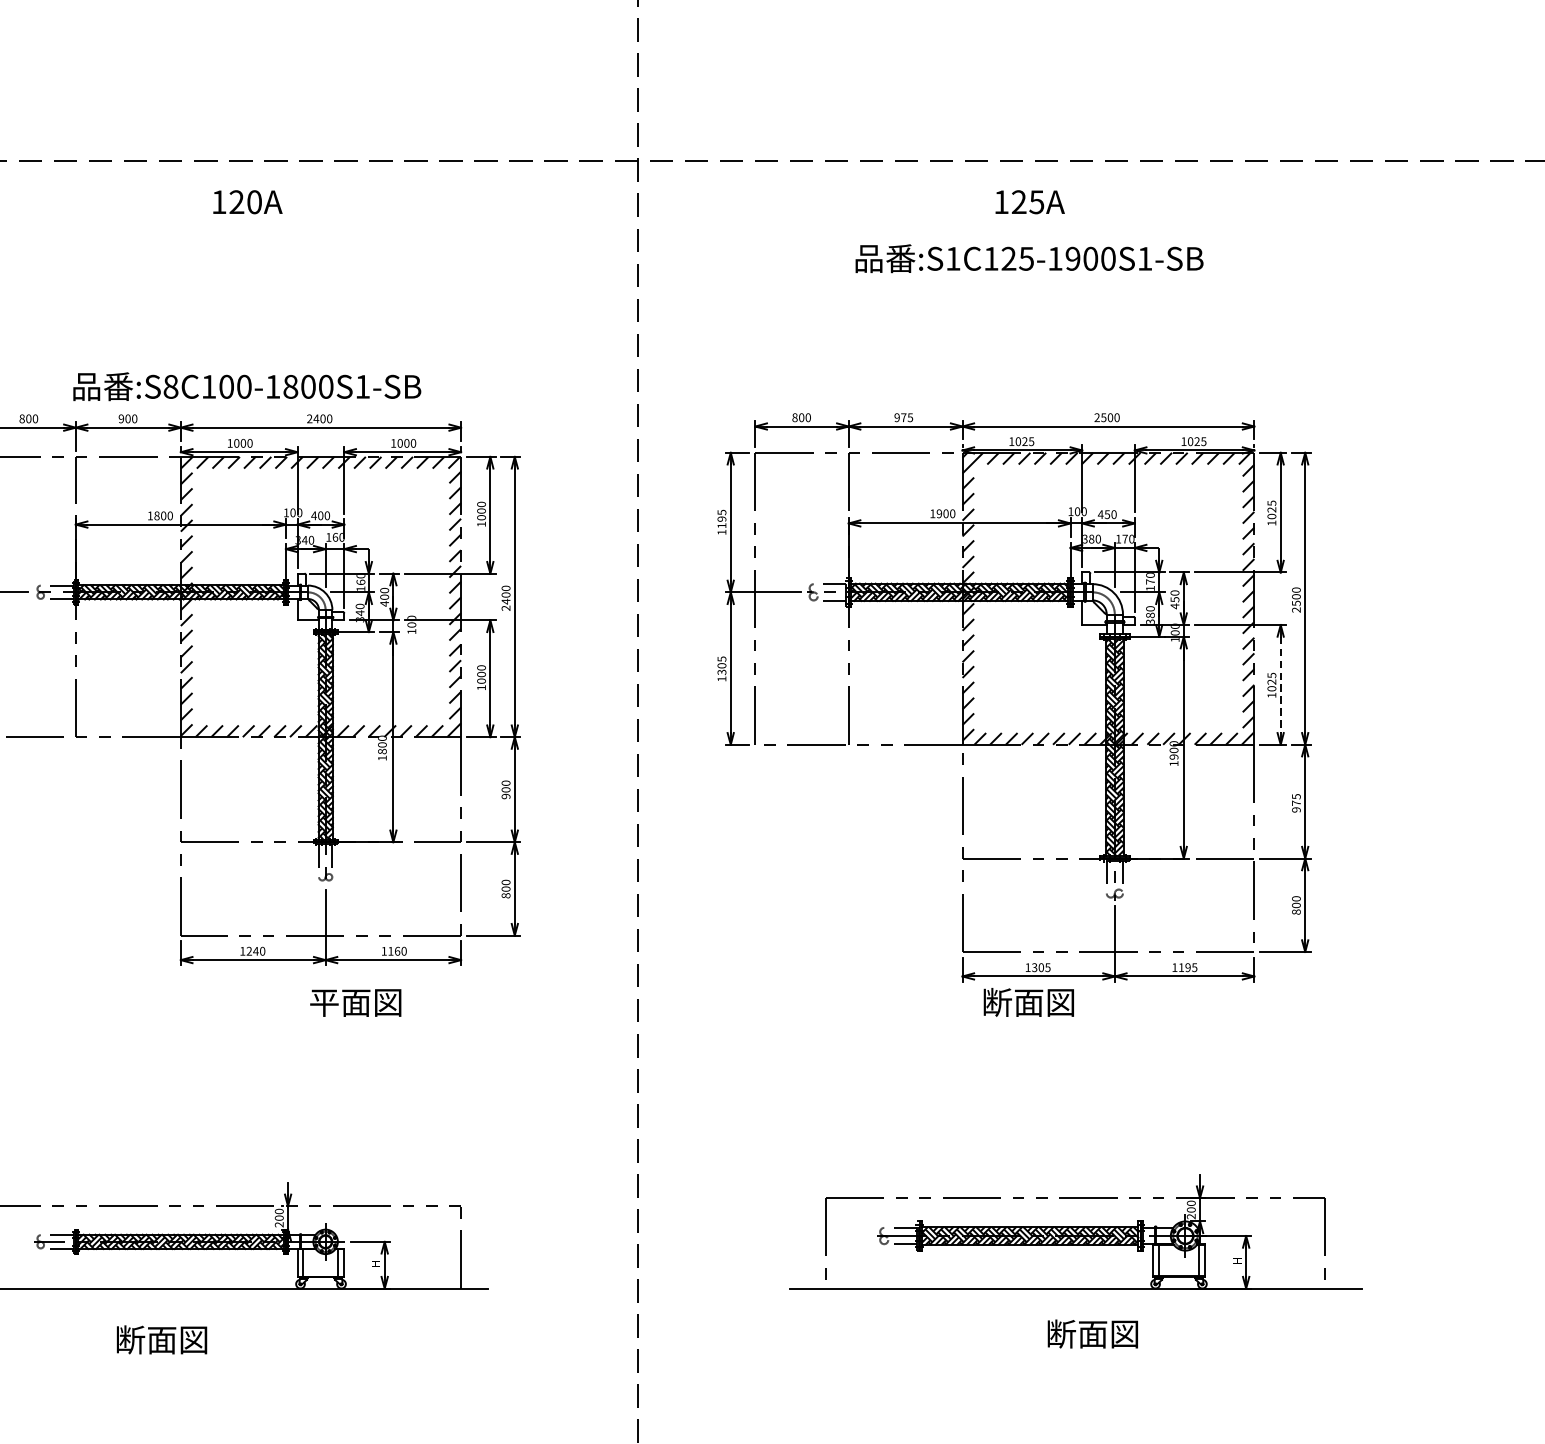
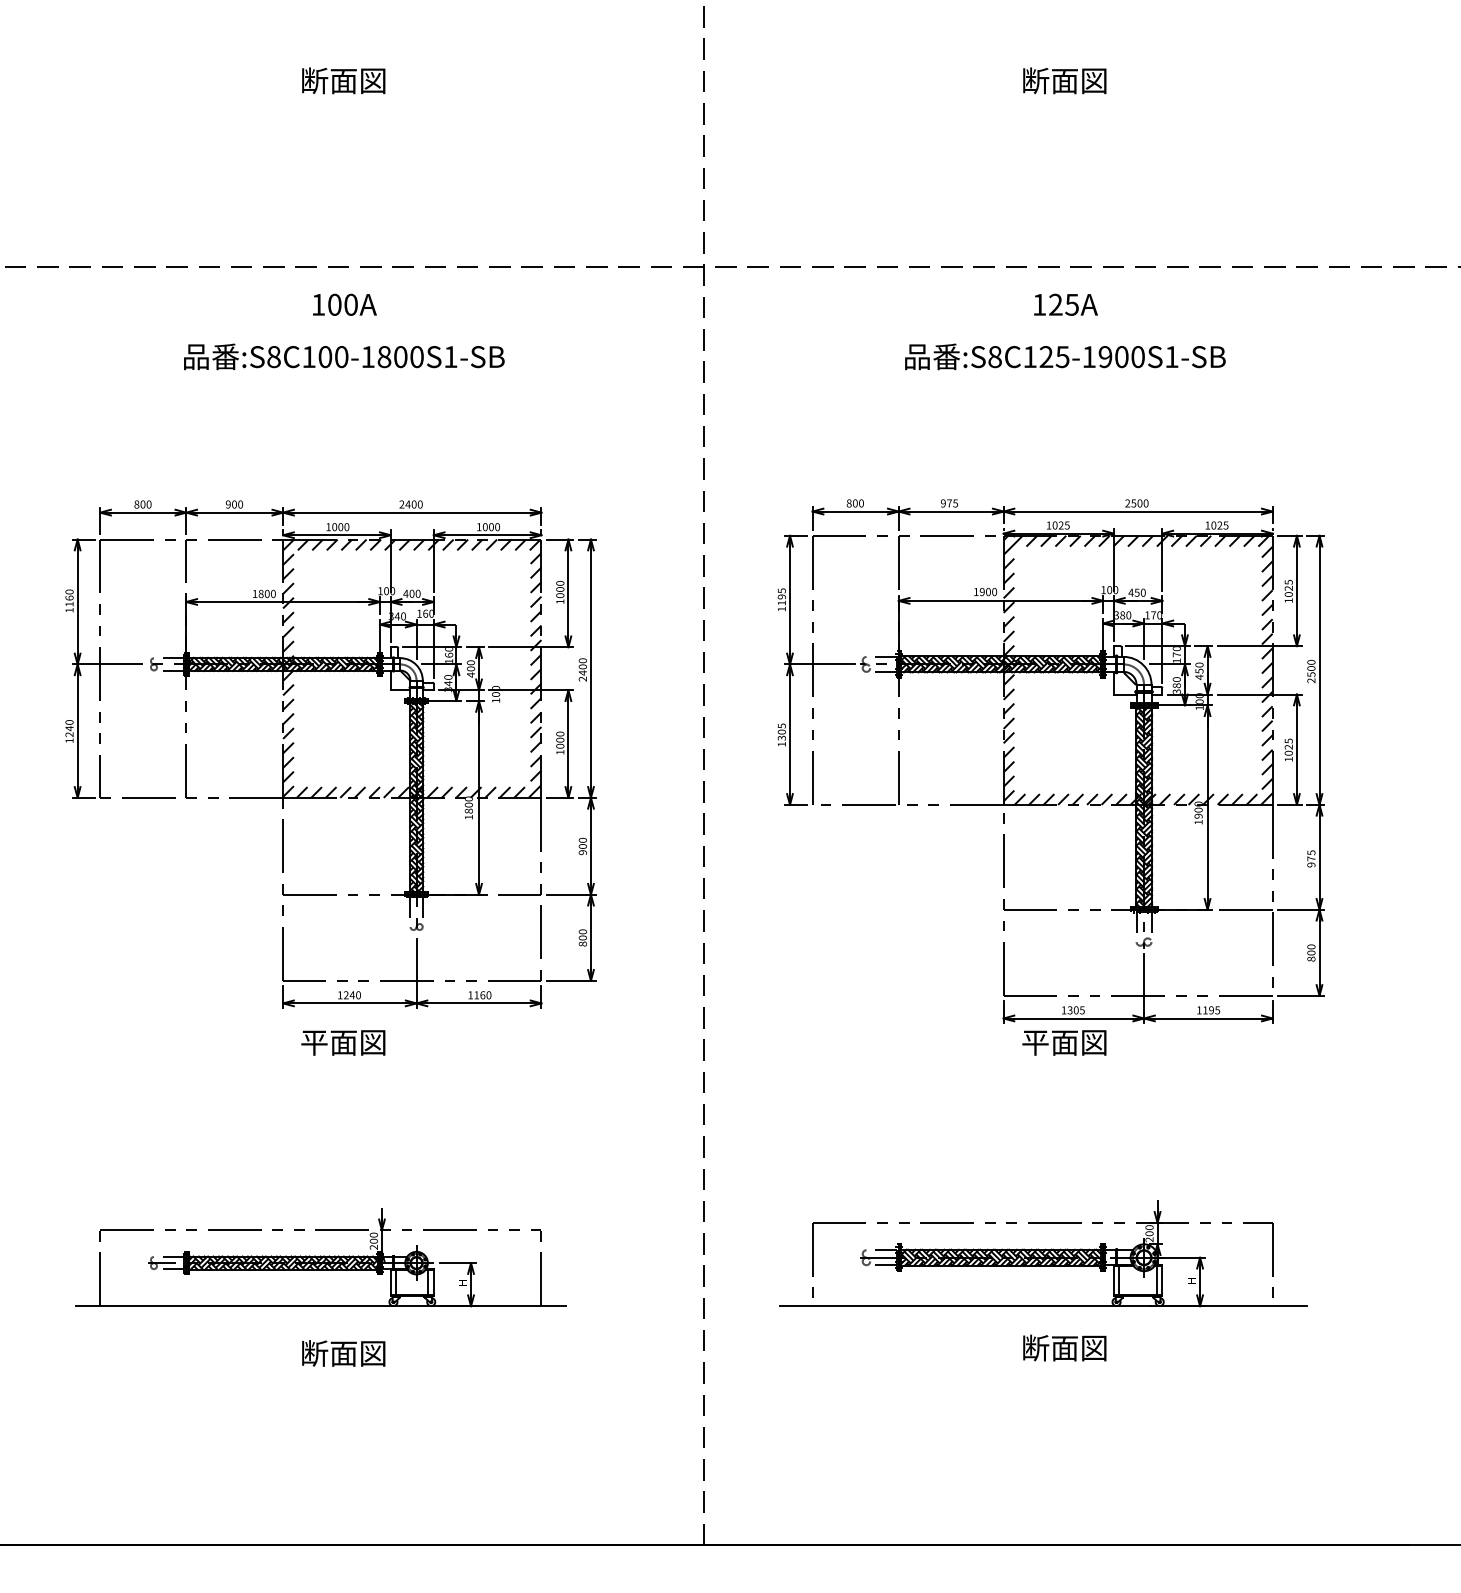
text: (236, 201) -> (334, 304), 120A -> 100A
text: (952, 259) -> (994, 357), :S1C125-1900S1-SB -> :S8C125-1900S1-SB
text: (247, 386) -> (344, 356), moved
line: (1280, 685) -> (1296, 750), dashed -> solid
text: (355, 1002) -> (343, 1042), moved
text: (997, 1002) -> (1035, 1042), 断面図 -> 平面図
part: (1076, 1231) -> (1043, 1253), moved
text: (1092, 1333) -> (1064, 1347), moved
text: (161, 1339) -> (343, 1353), moved

